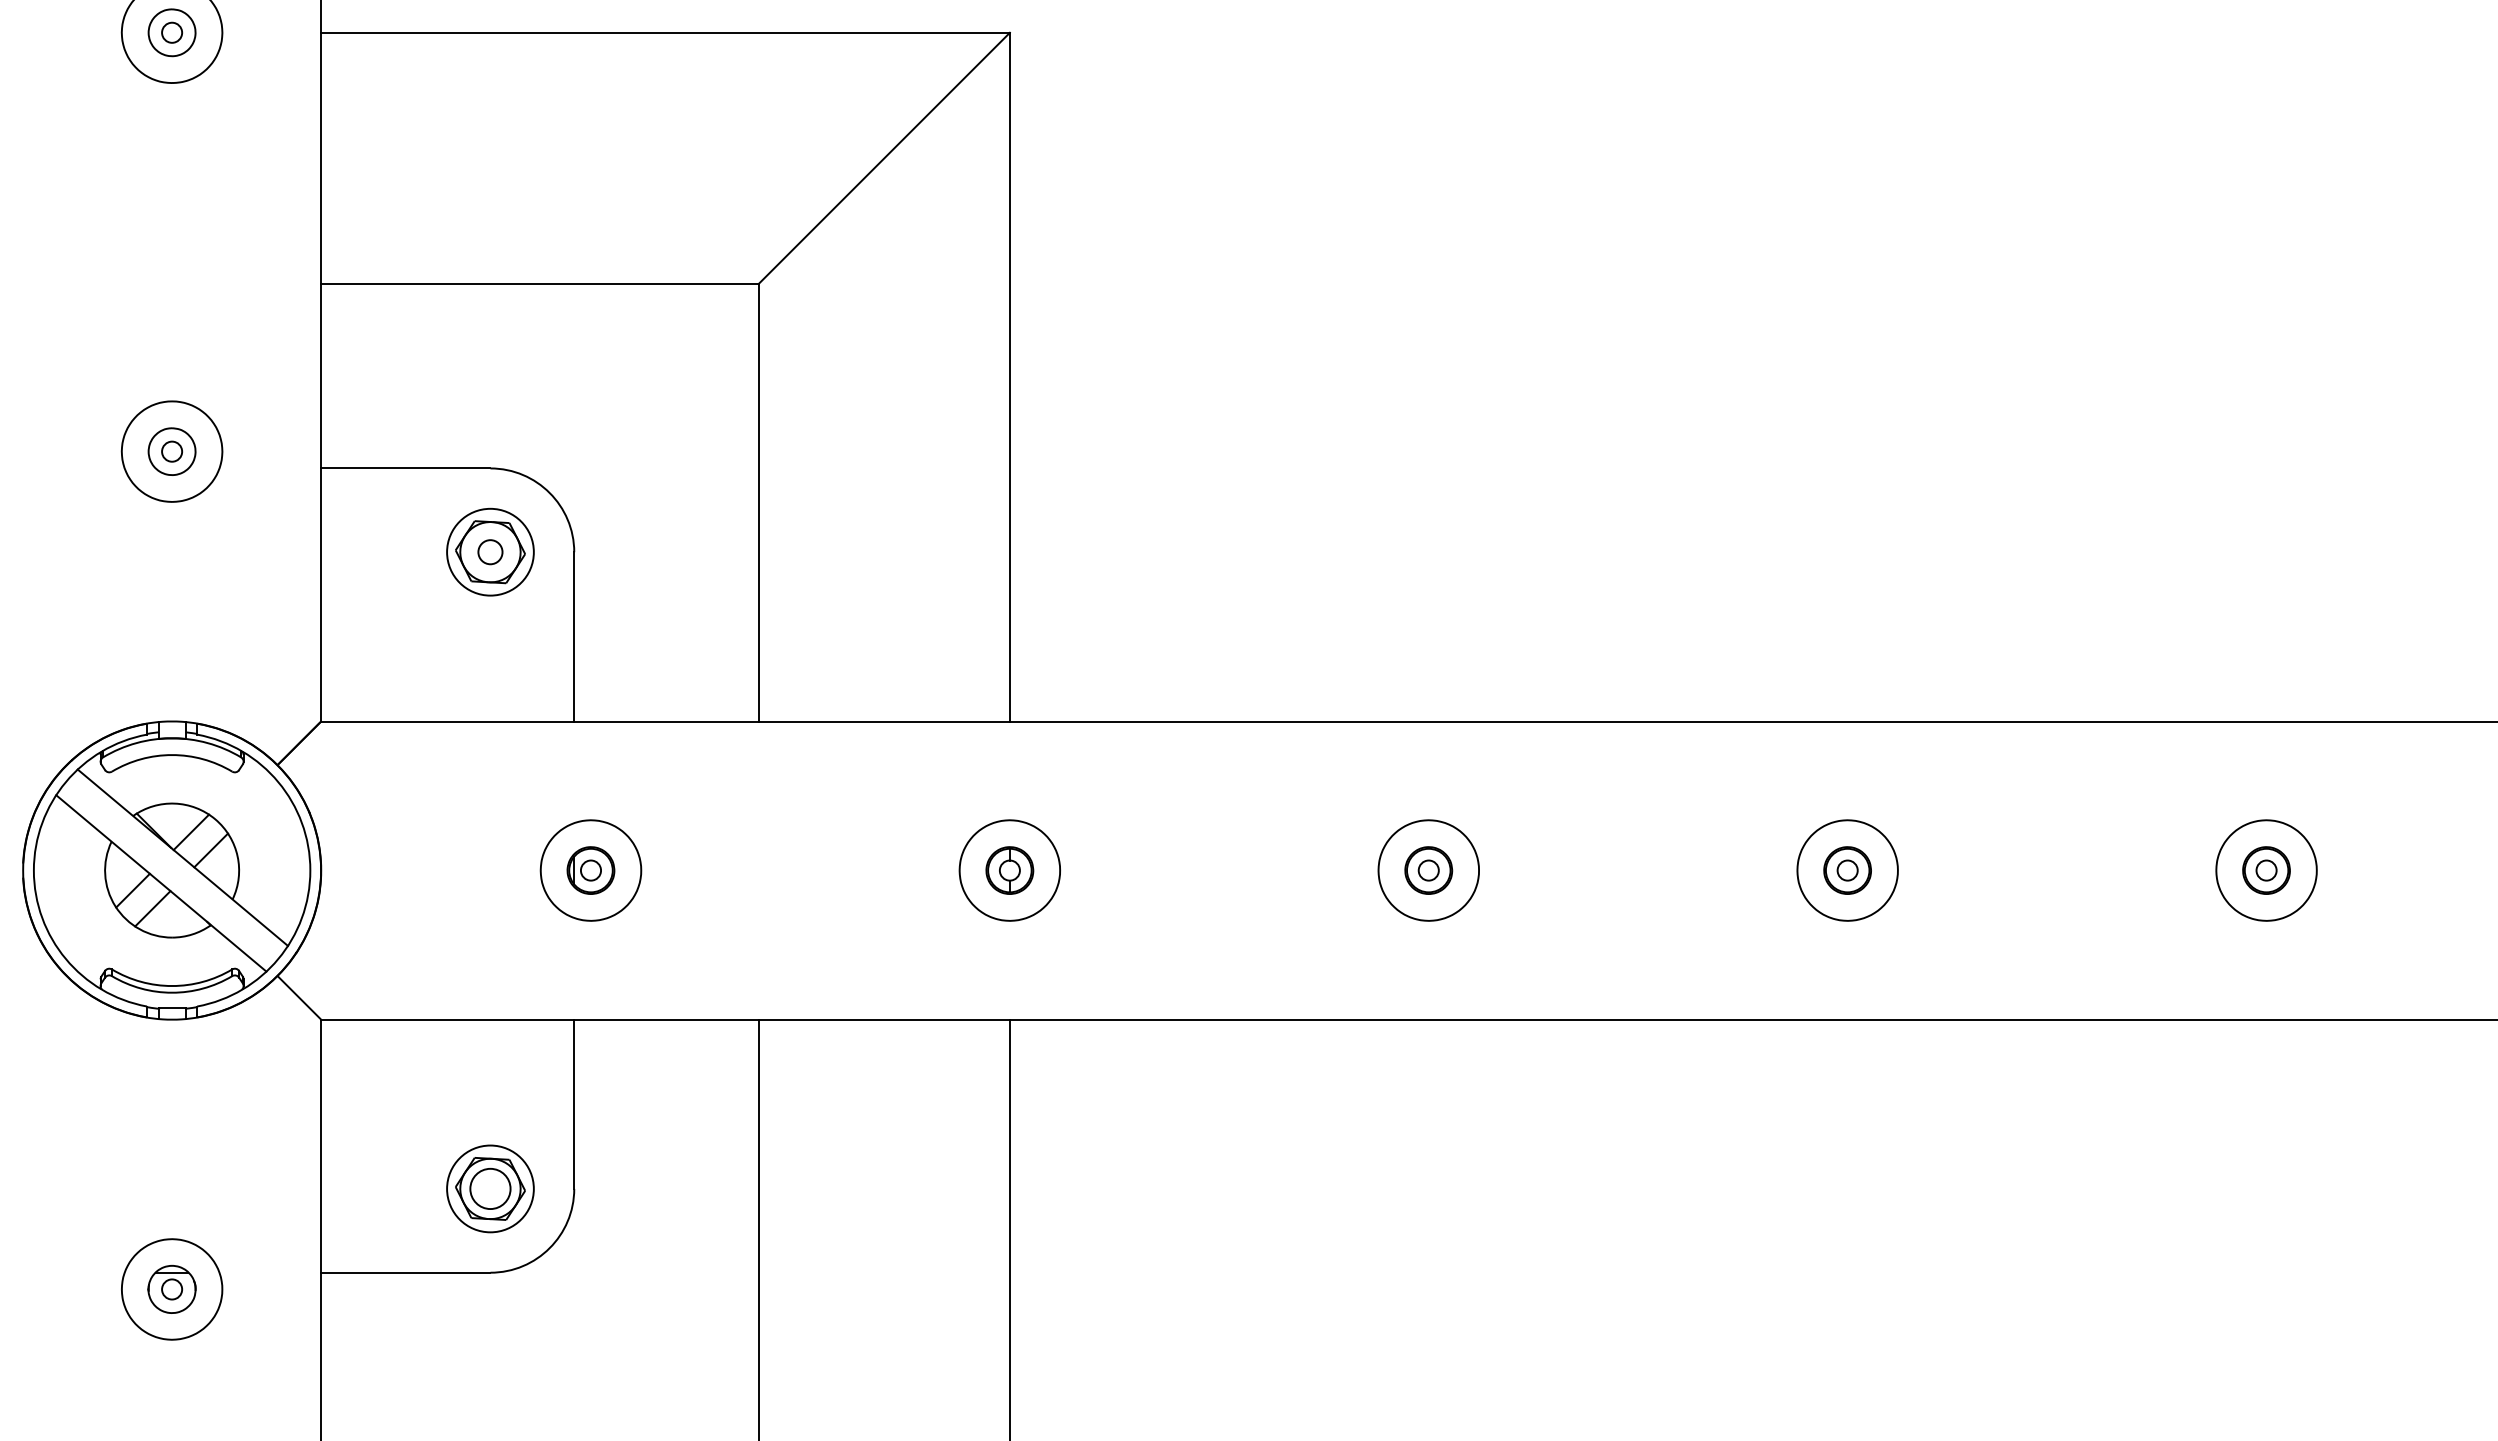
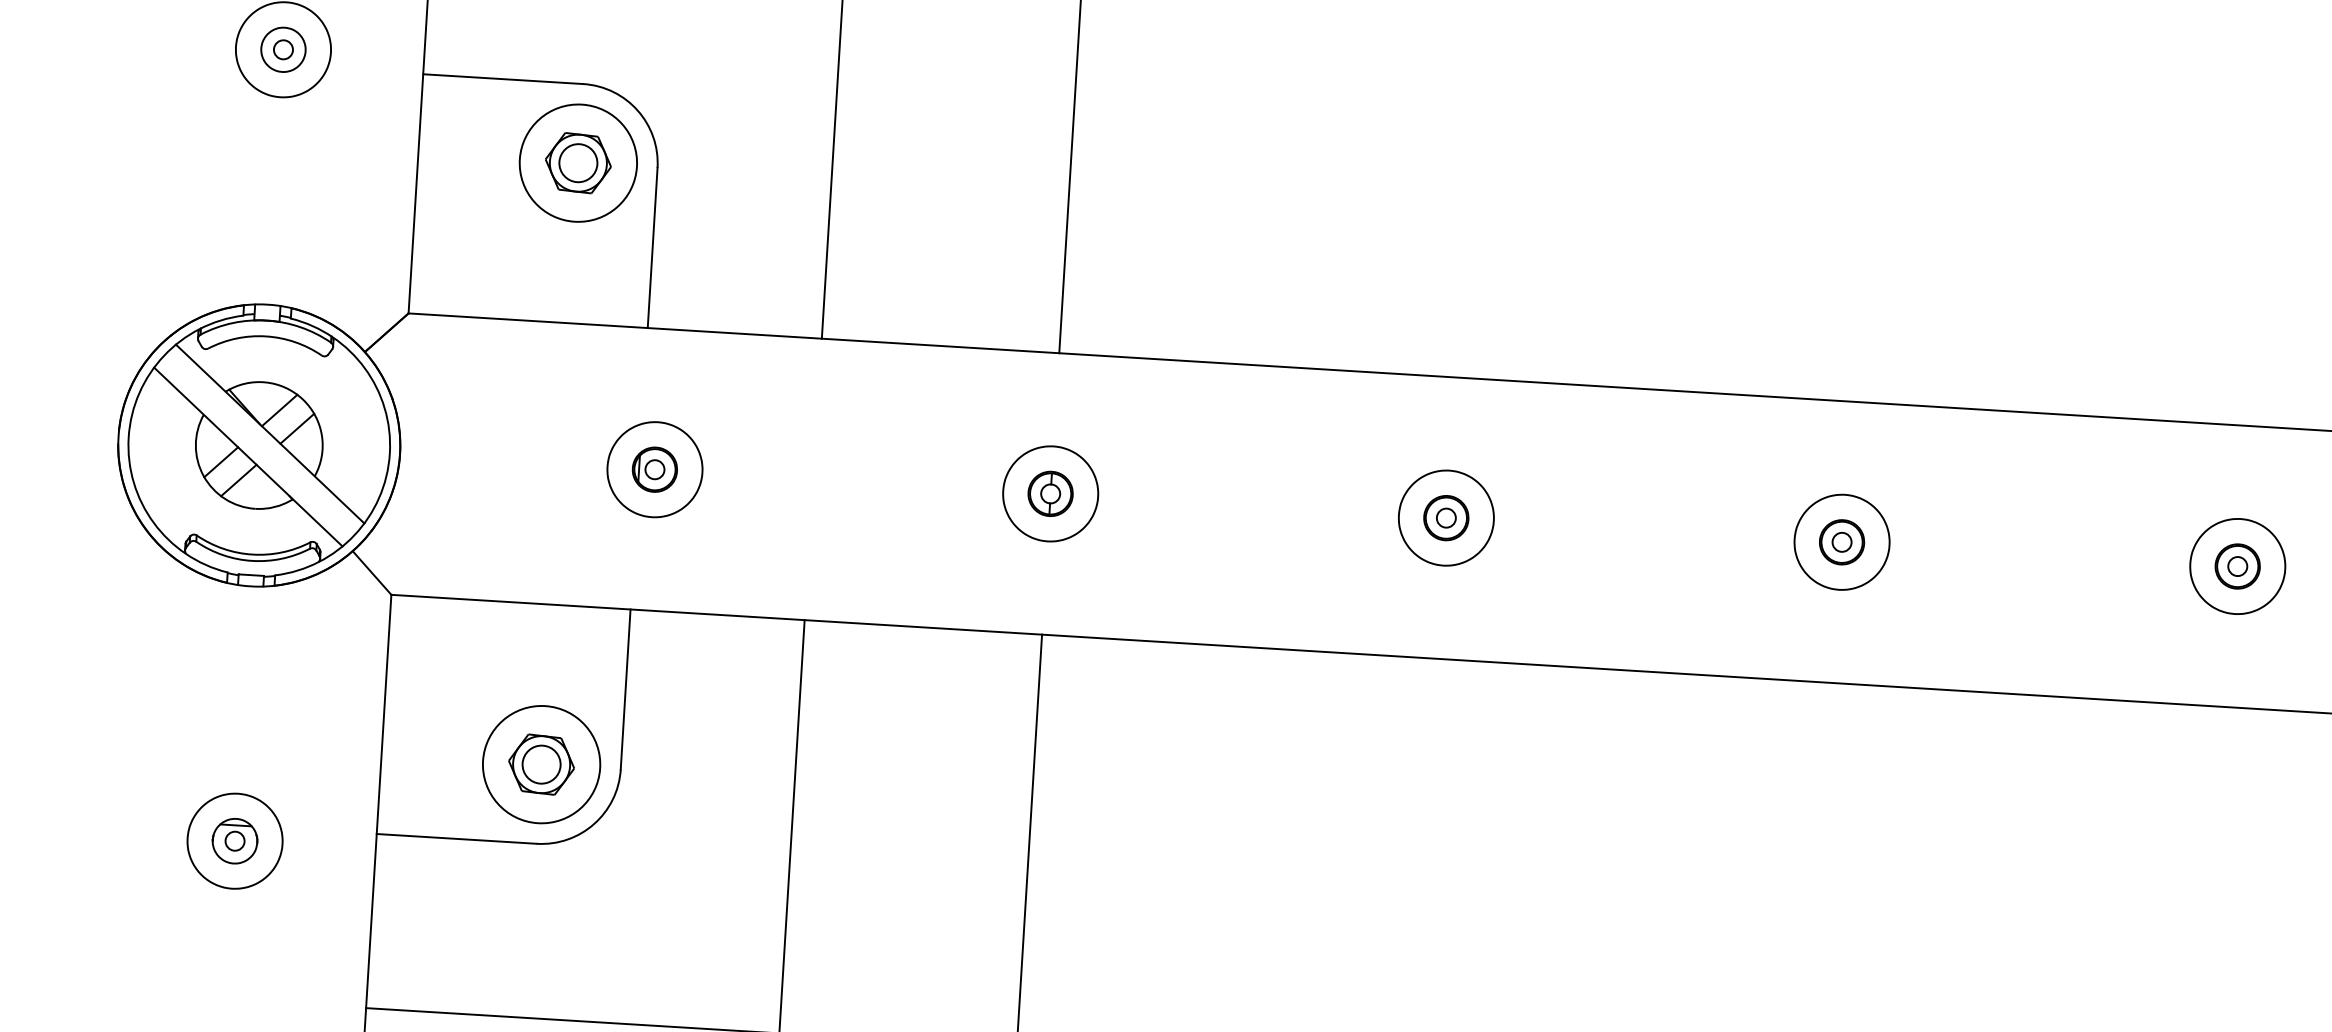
circle: (490, 552) -> (578, 163), size x1.43
circle: (490, 552) -> (578, 163), size x1.67
circle: (490, 1188) -> (541, 764), size x1.43

